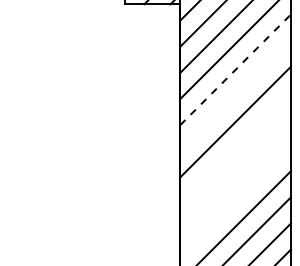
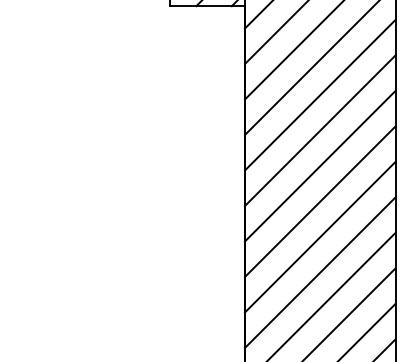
line: (235, 69) -> (320, 94), dashed -> solid
line: (235, 95) -> (320, 130), added
line: (235, 148) -> (320, 201), added
line: (235, 173) -> (320, 236), added
line: (235, 200) -> (320, 272), added

